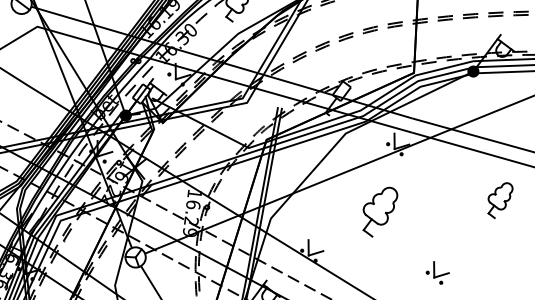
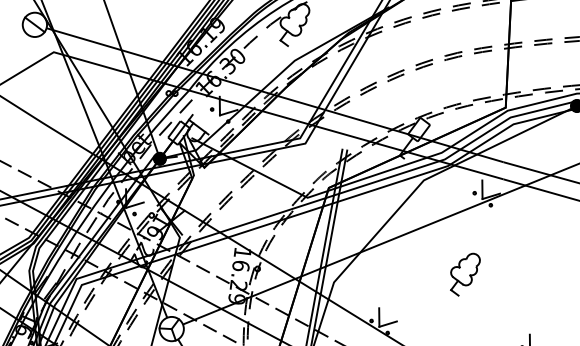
part: (380, 211) -> (465, 273), size x0.71

